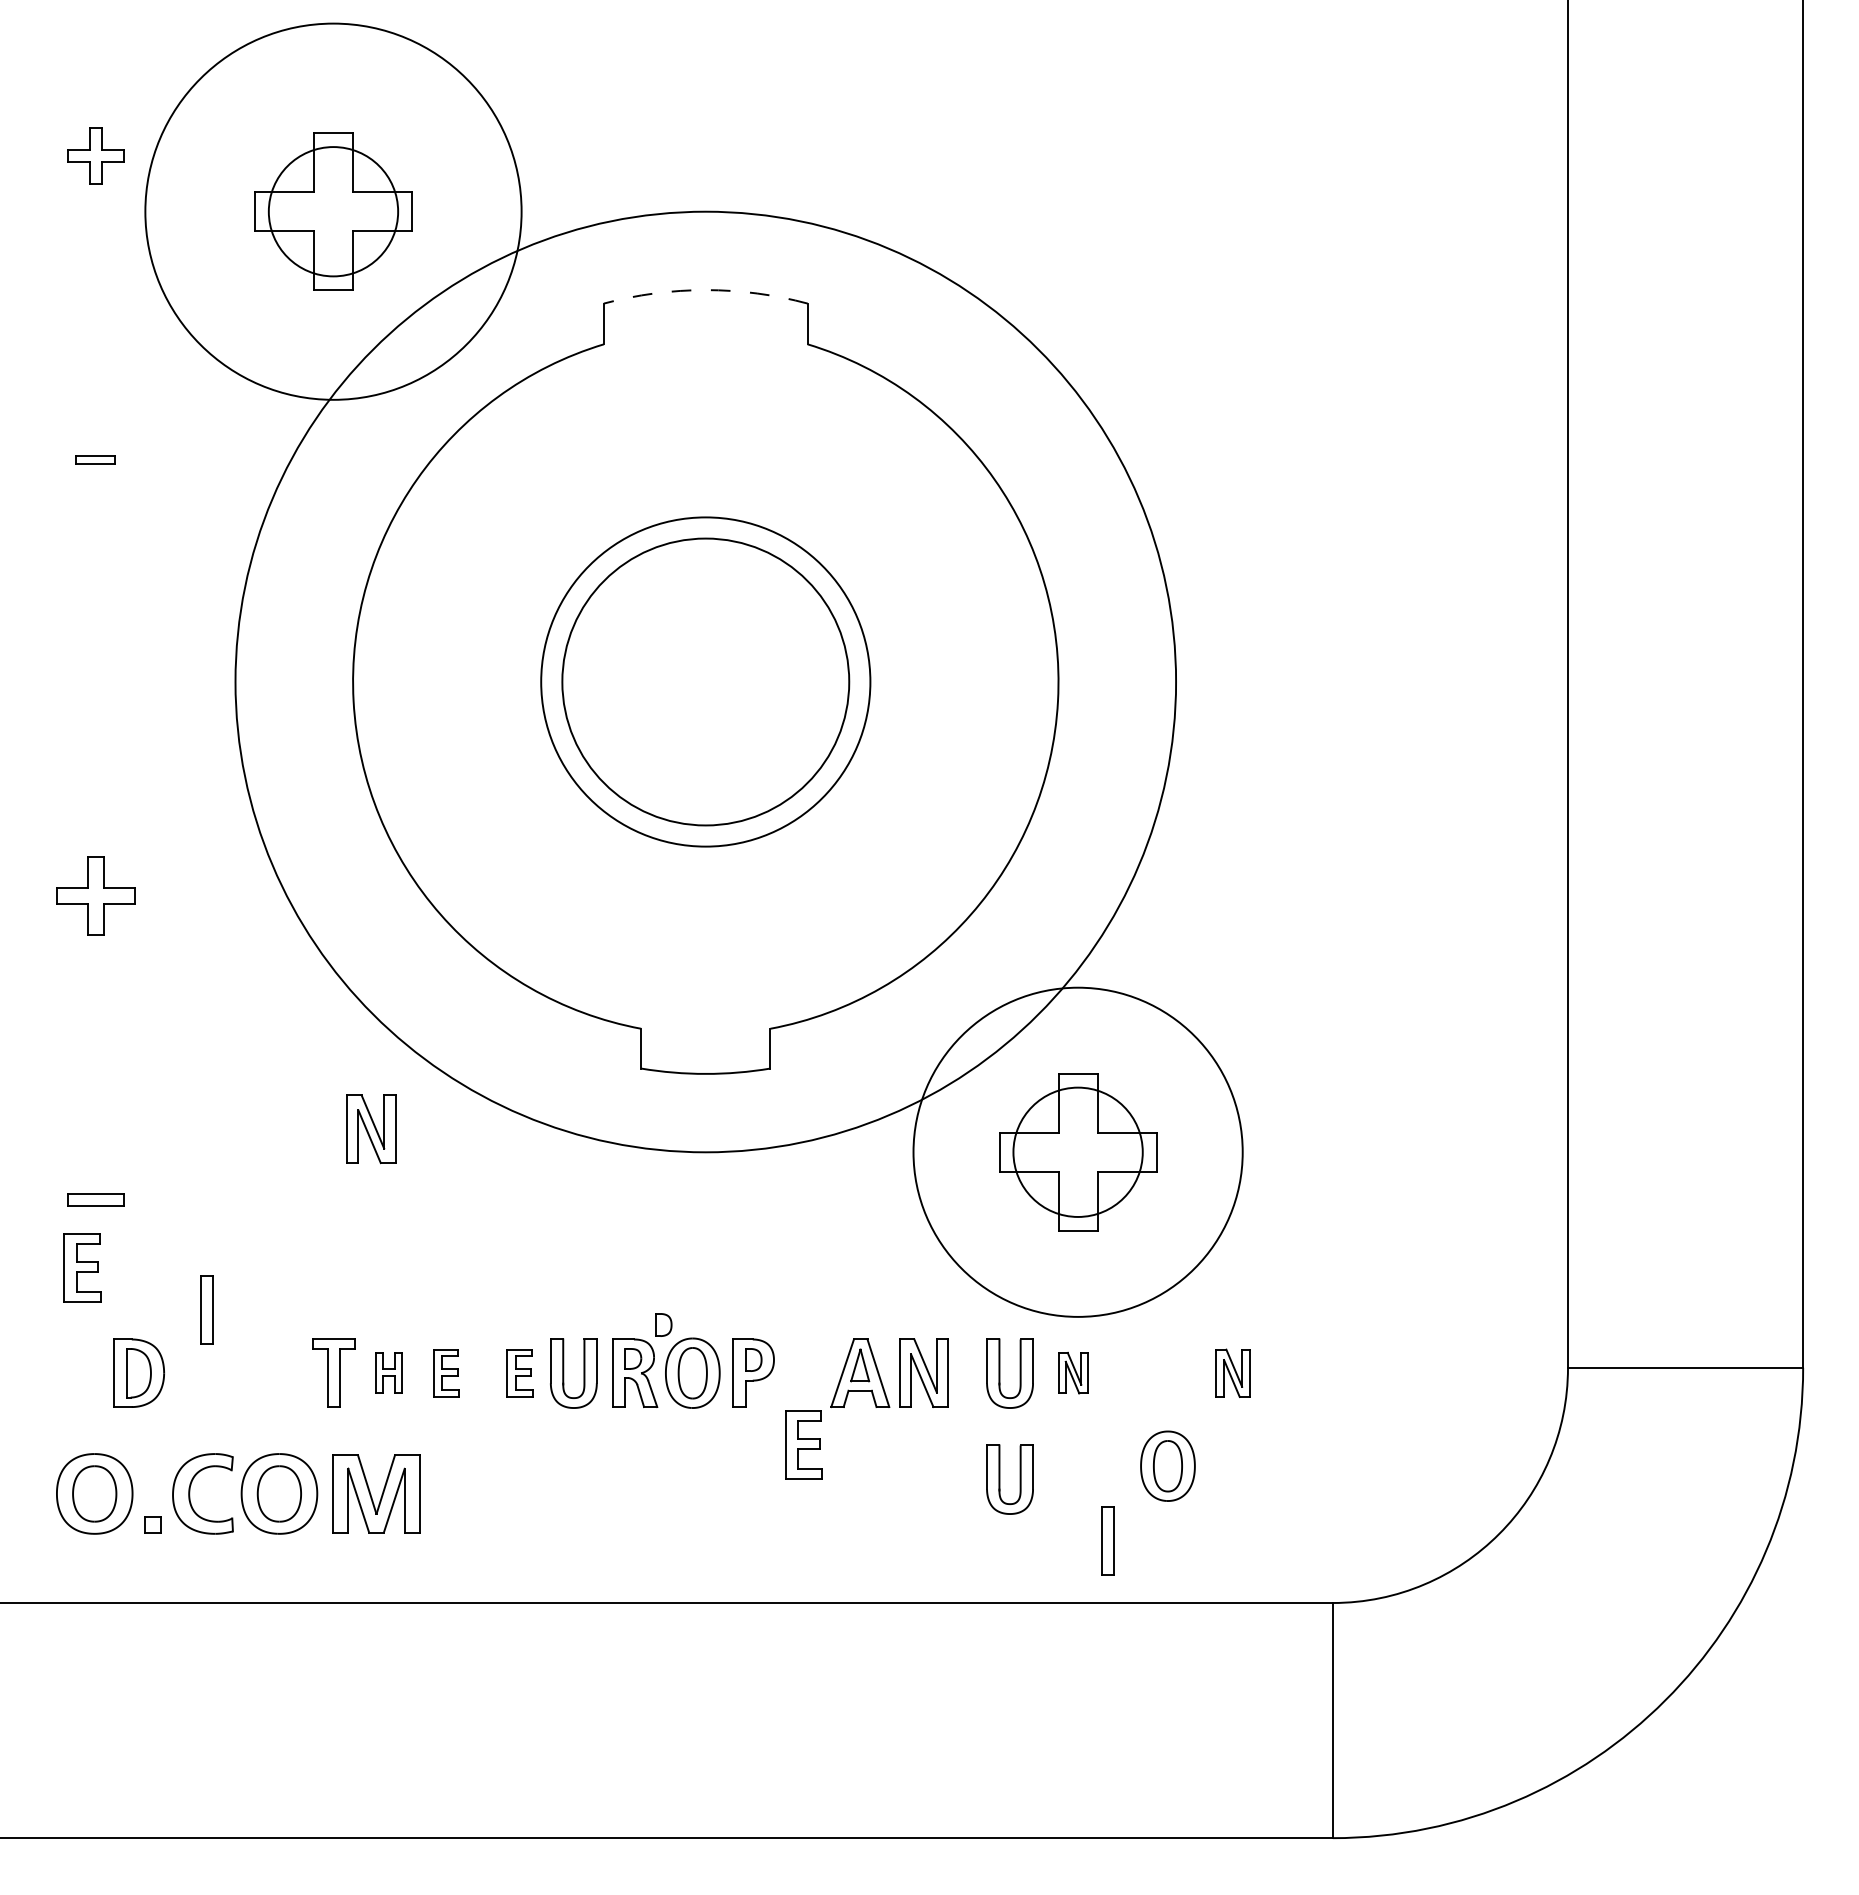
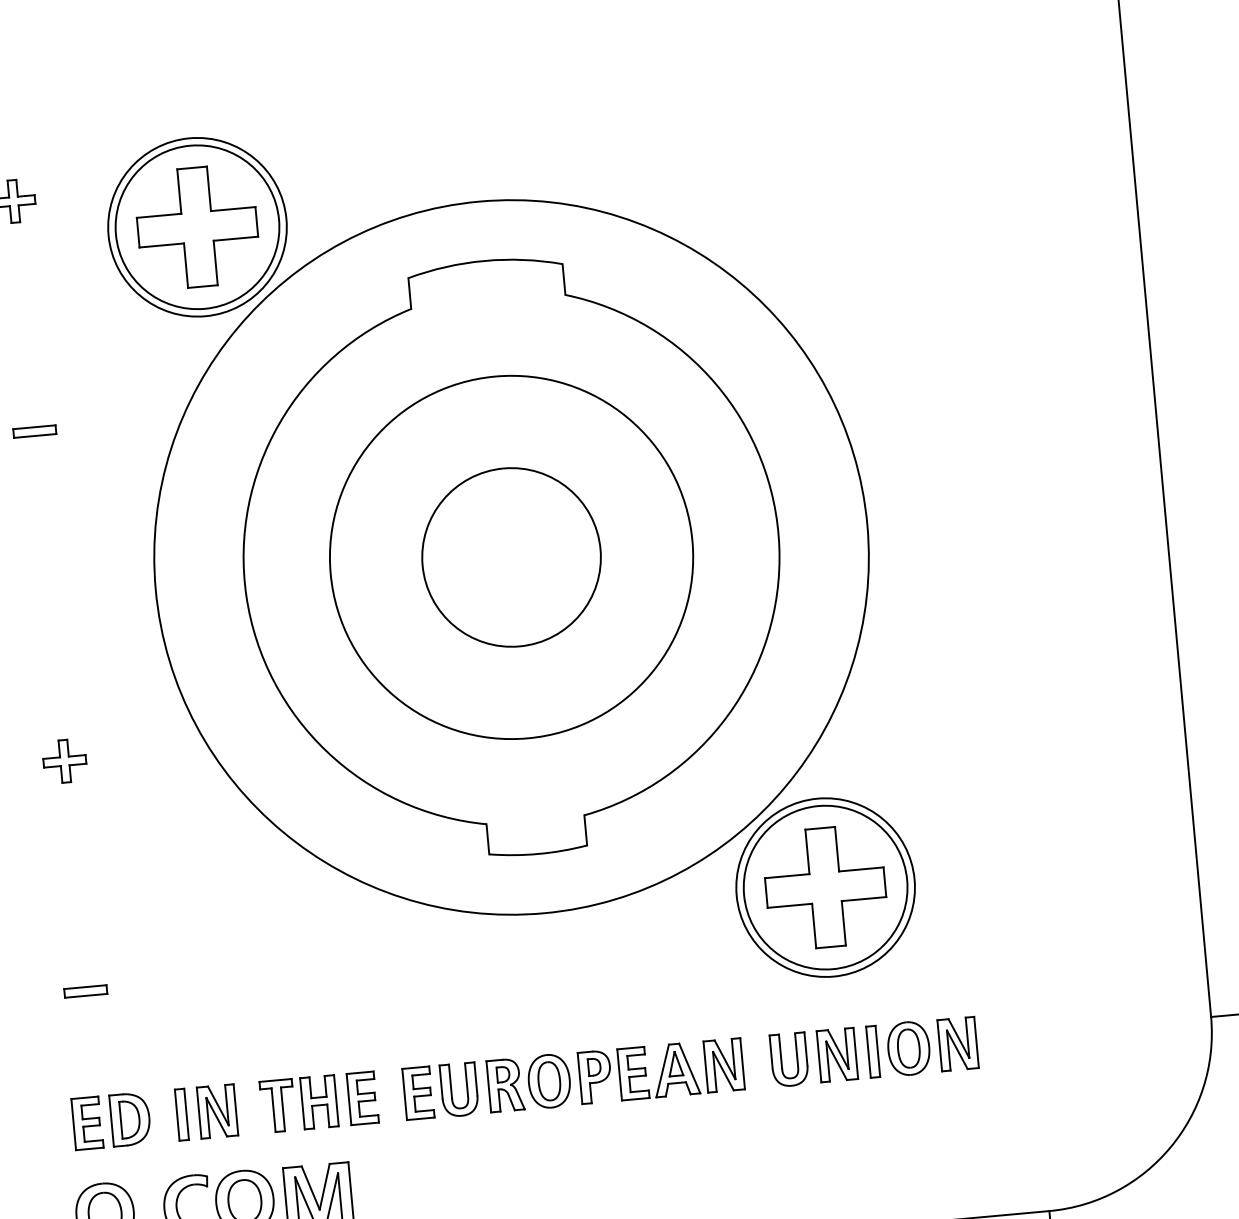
circle: (333, 211) -> (197, 227), size x0.62
circle: (333, 211) -> (197, 227), size x1.67
arc: (705, 290) -> (484, 261), dashed -> solid
part: (95, 459) -> (34, 431), size x1.43
circle: (705, 681) -> (511, 557), size x0.71
circle: (705, 681) -> (511, 557), size x1.67
part: (95, 895) -> (64, 760), size x0.71
part: (371, 1129) -> (217, 1111), moved
circle: (1077, 1151) -> (825, 887), size x0.71
circle: (1077, 1152) -> (825, 887), size x1.67
part: (82, 1267) -> (87, 1122), moved
part: (206, 1309) -> (181, 1114), moved
part: (663, 1324) -> (523, 1046), removed
part: (388, 1372) -> (319, 1101), size x1.67
part: (446, 1372) -> (362, 1097), size x1.43
part: (519, 1372) -> (418, 1092), size x1.43
part: (1073, 1372) -> (837, 1054), size x1.67
part: (1232, 1373) -> (957, 1044), size x1.43
part: (803, 1444) -> (633, 1073), moved
part: (1167, 1465) -> (908, 1048), moved
part: (1000, 1479) -> (789, 1140), removed
part: (1107, 1540) -> (872, 1051), moved

